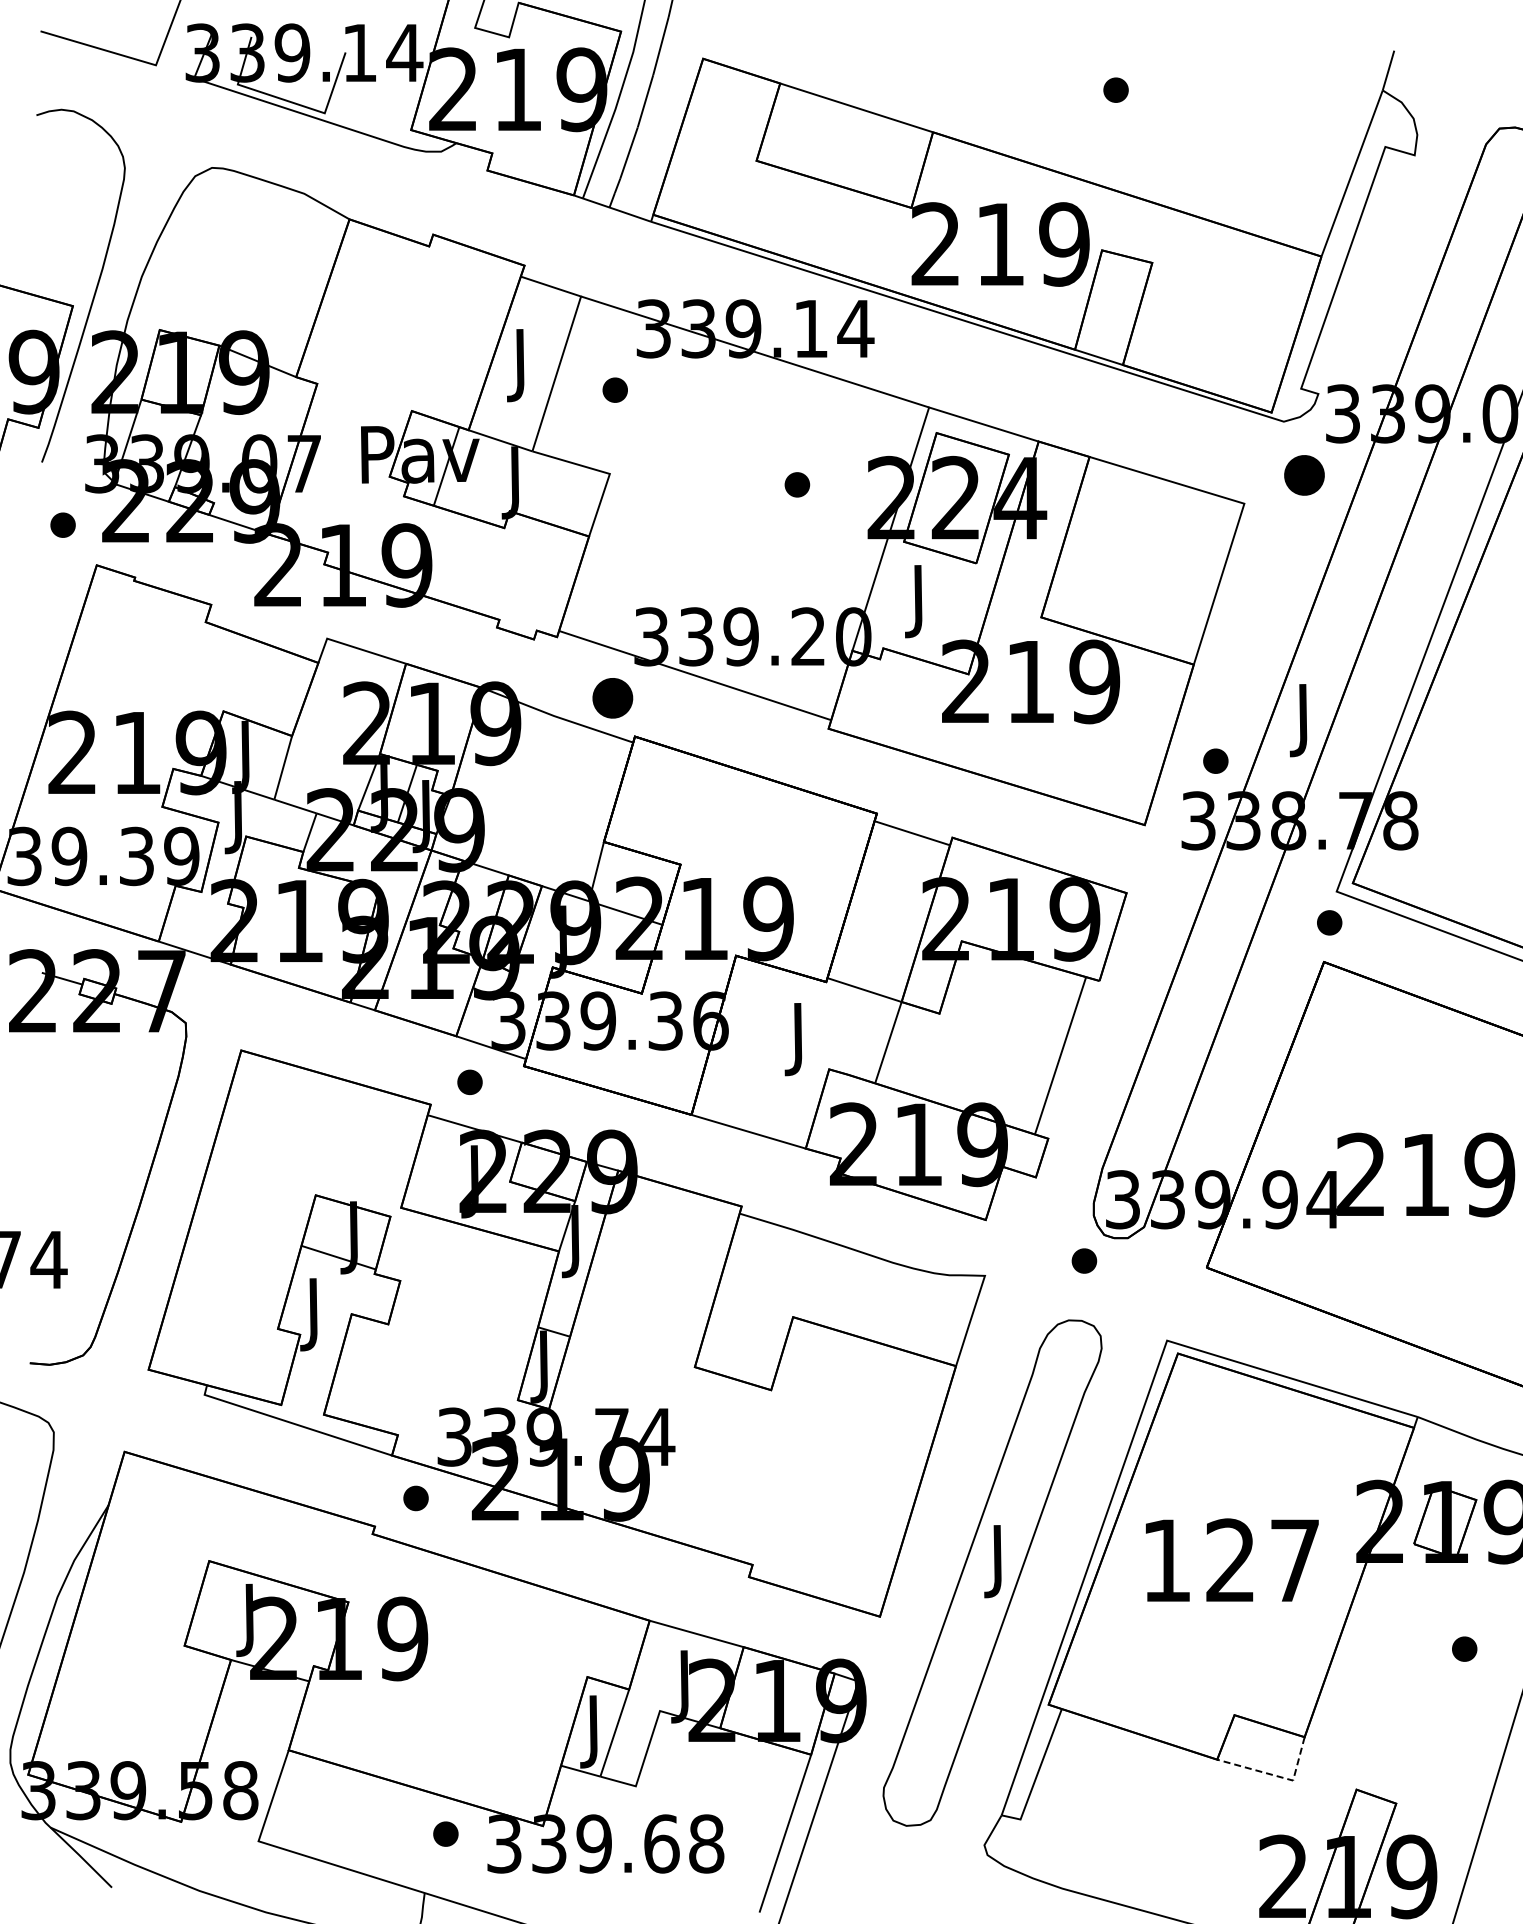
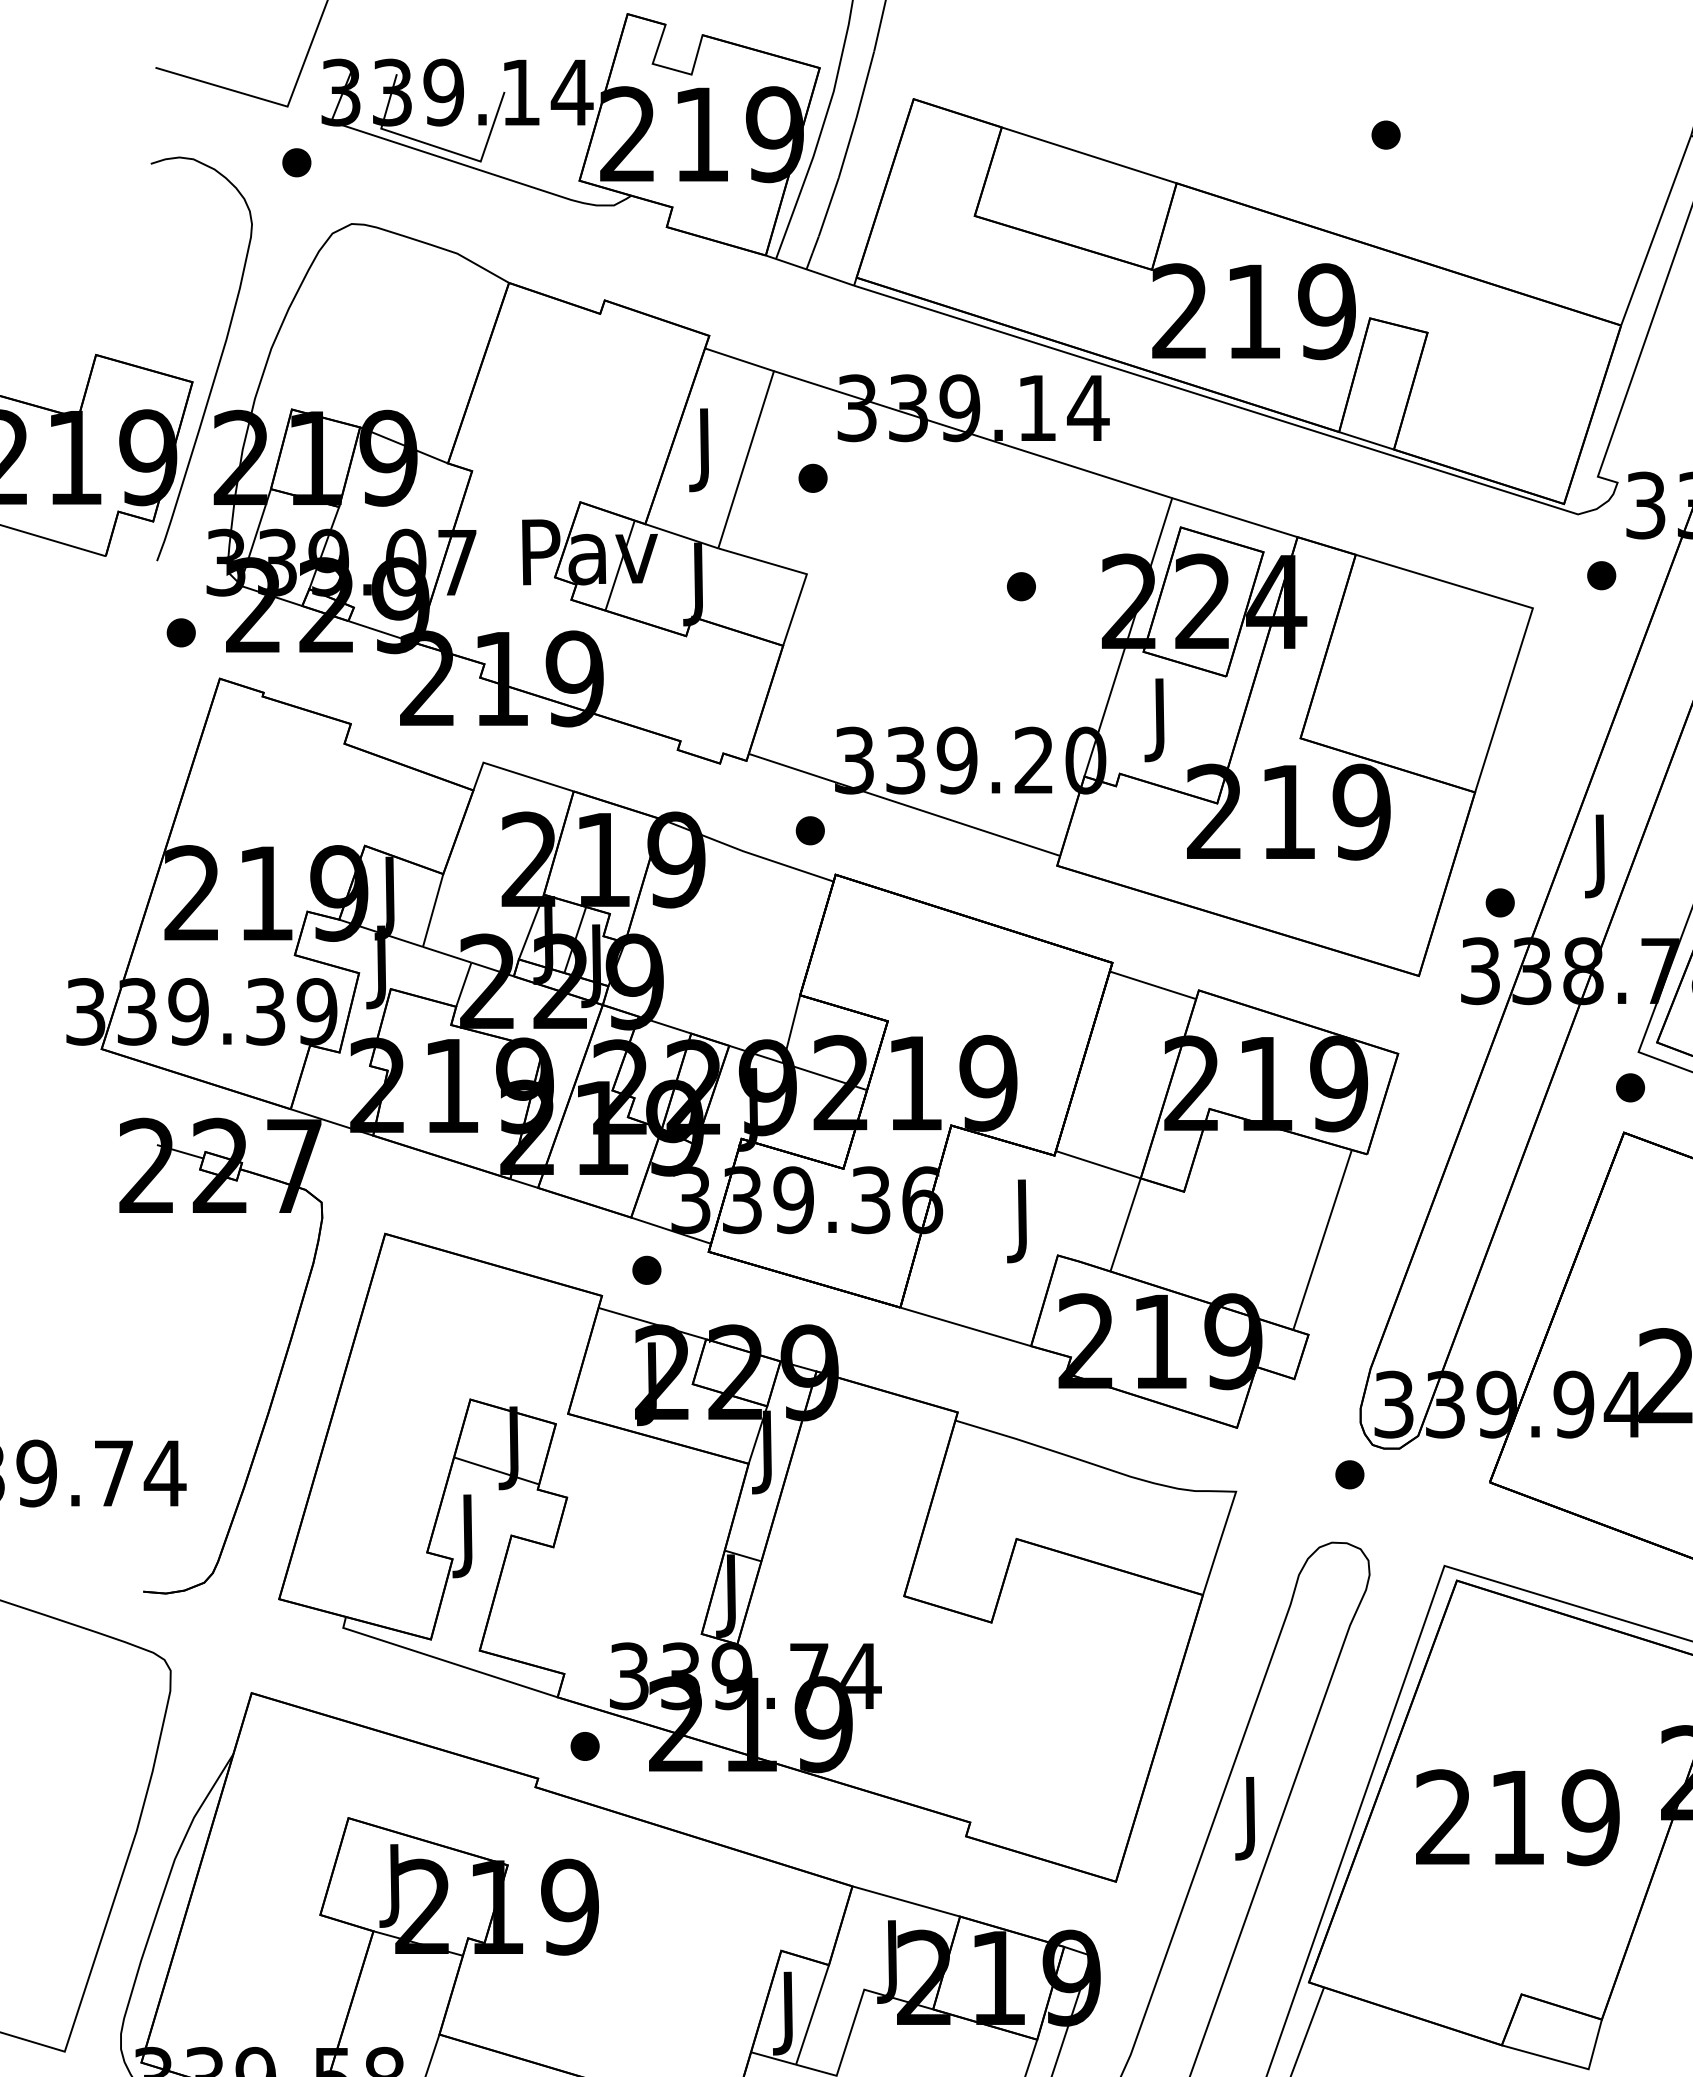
part: (163, 113) -> (296, 161), added
part: (1304, 474) -> (1601, 574), size x0.62
part: (612, 697) -> (809, 829), size x0.62
text: (1231, 1560) -> (1518, 1817), 127 -> 219
line: (1276, 1776) -> (1569, 2064), dashed -> solid

